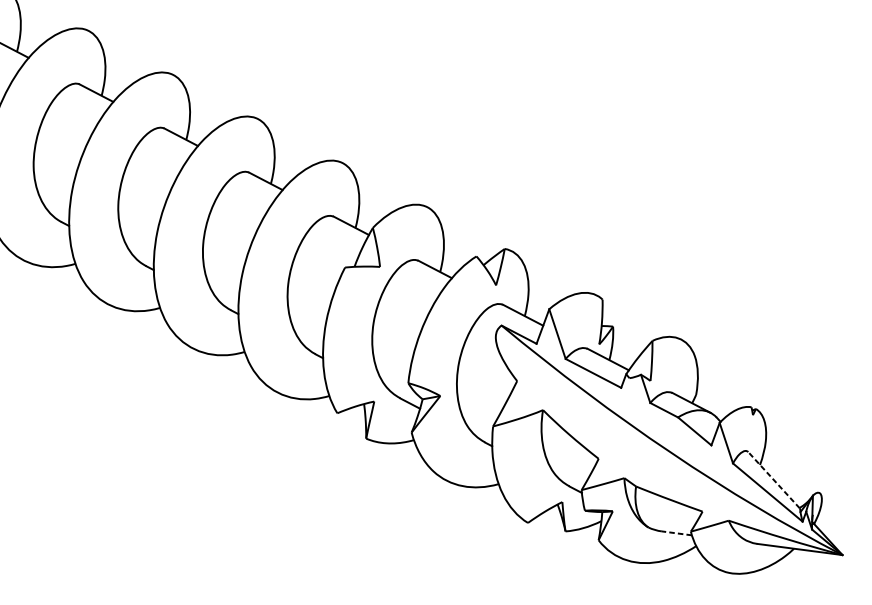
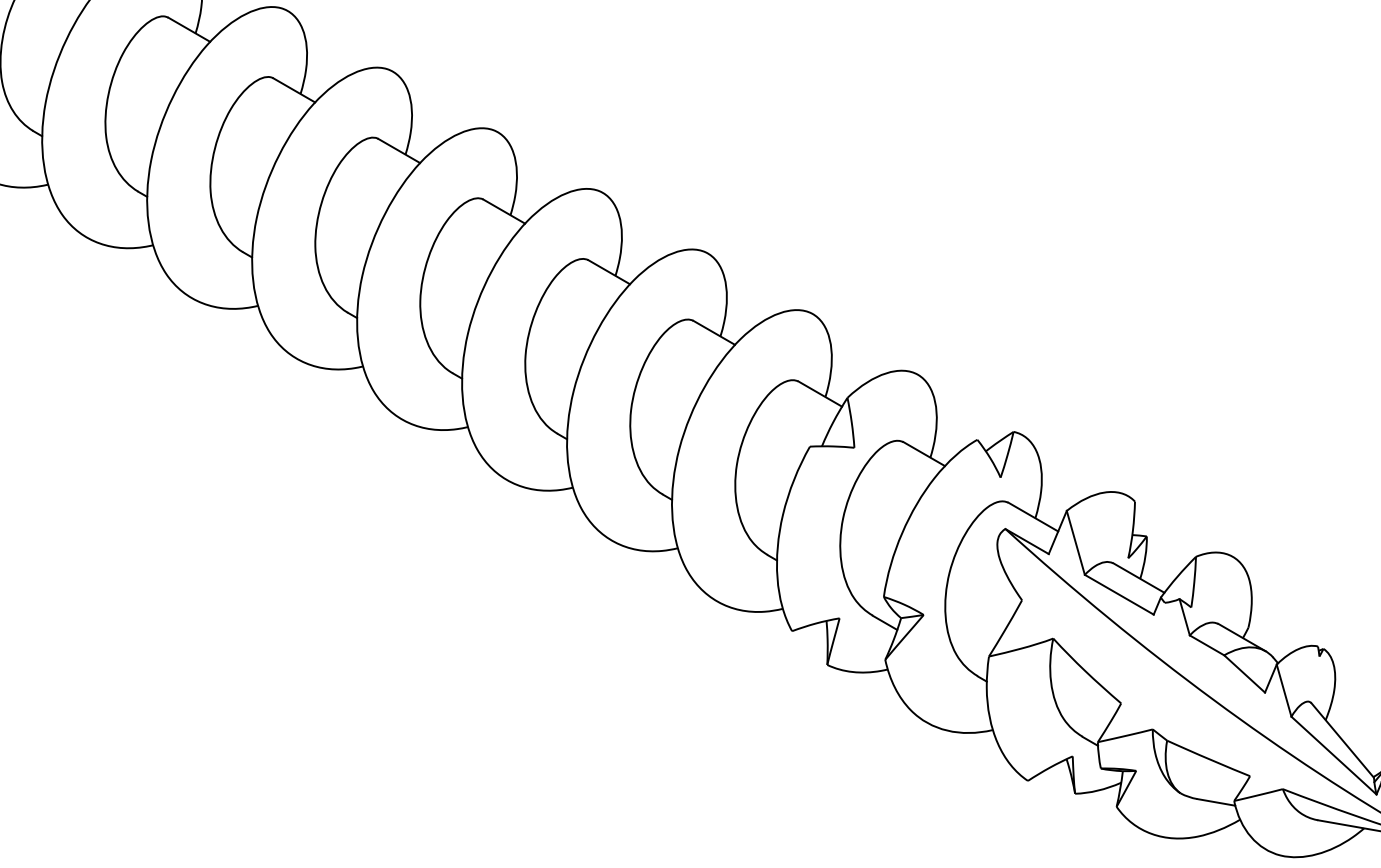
line: (773, 479) -> (1342, 739), dashed -> solid
line: (676, 533) -> (1215, 802), dashed -> solid

